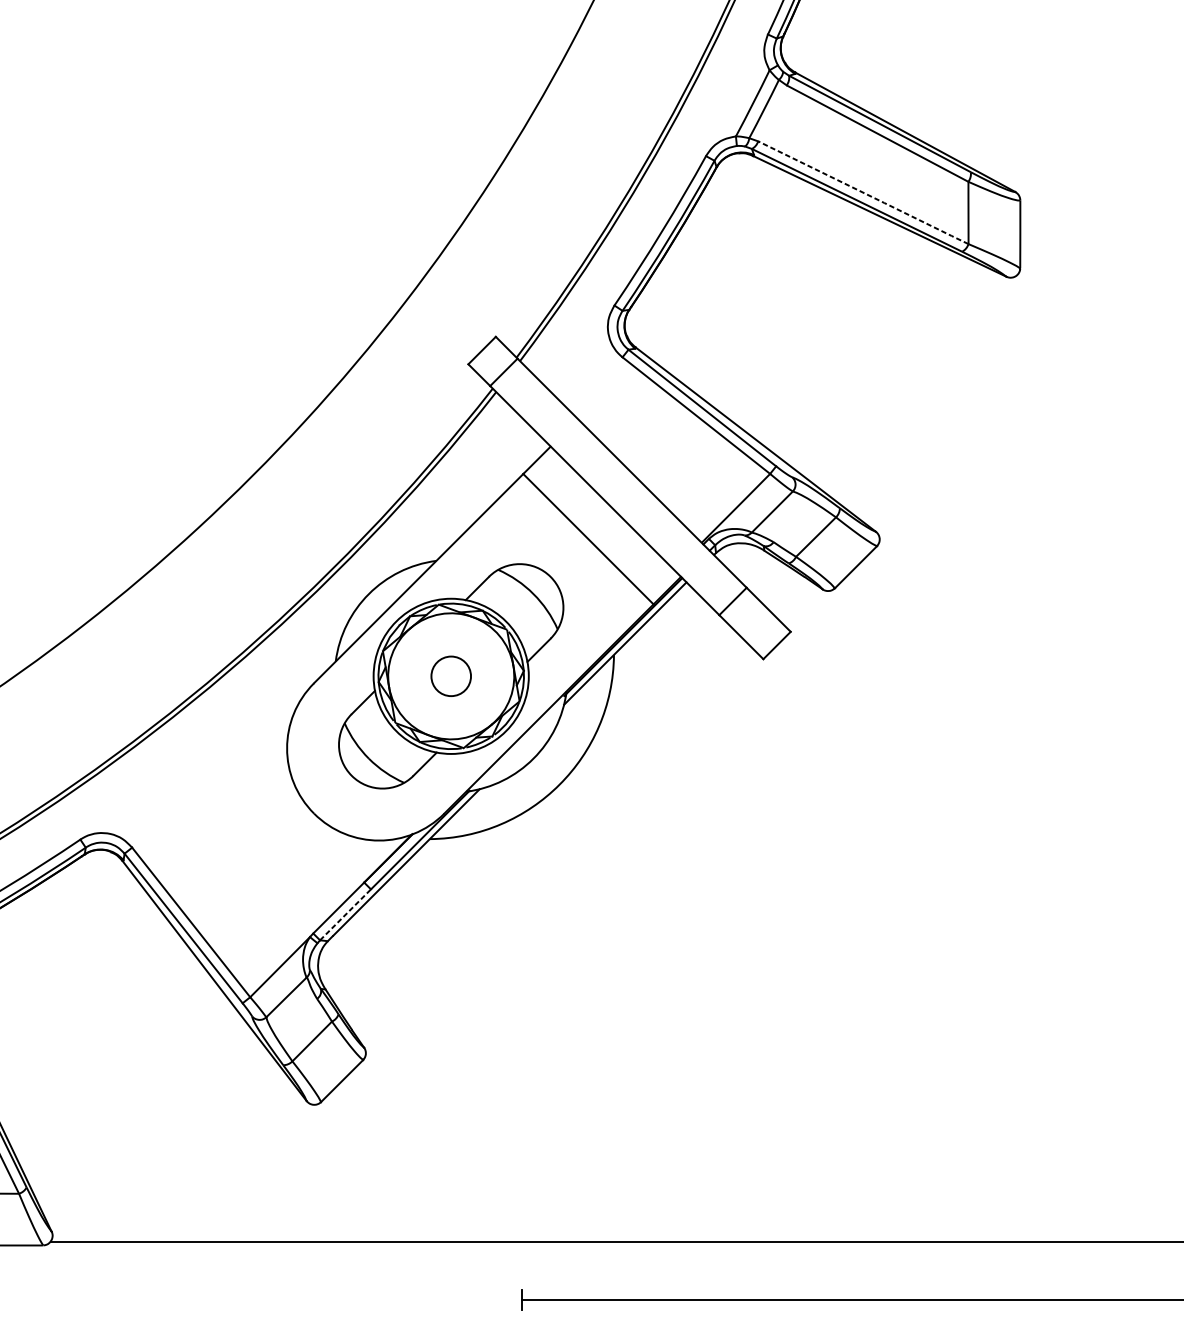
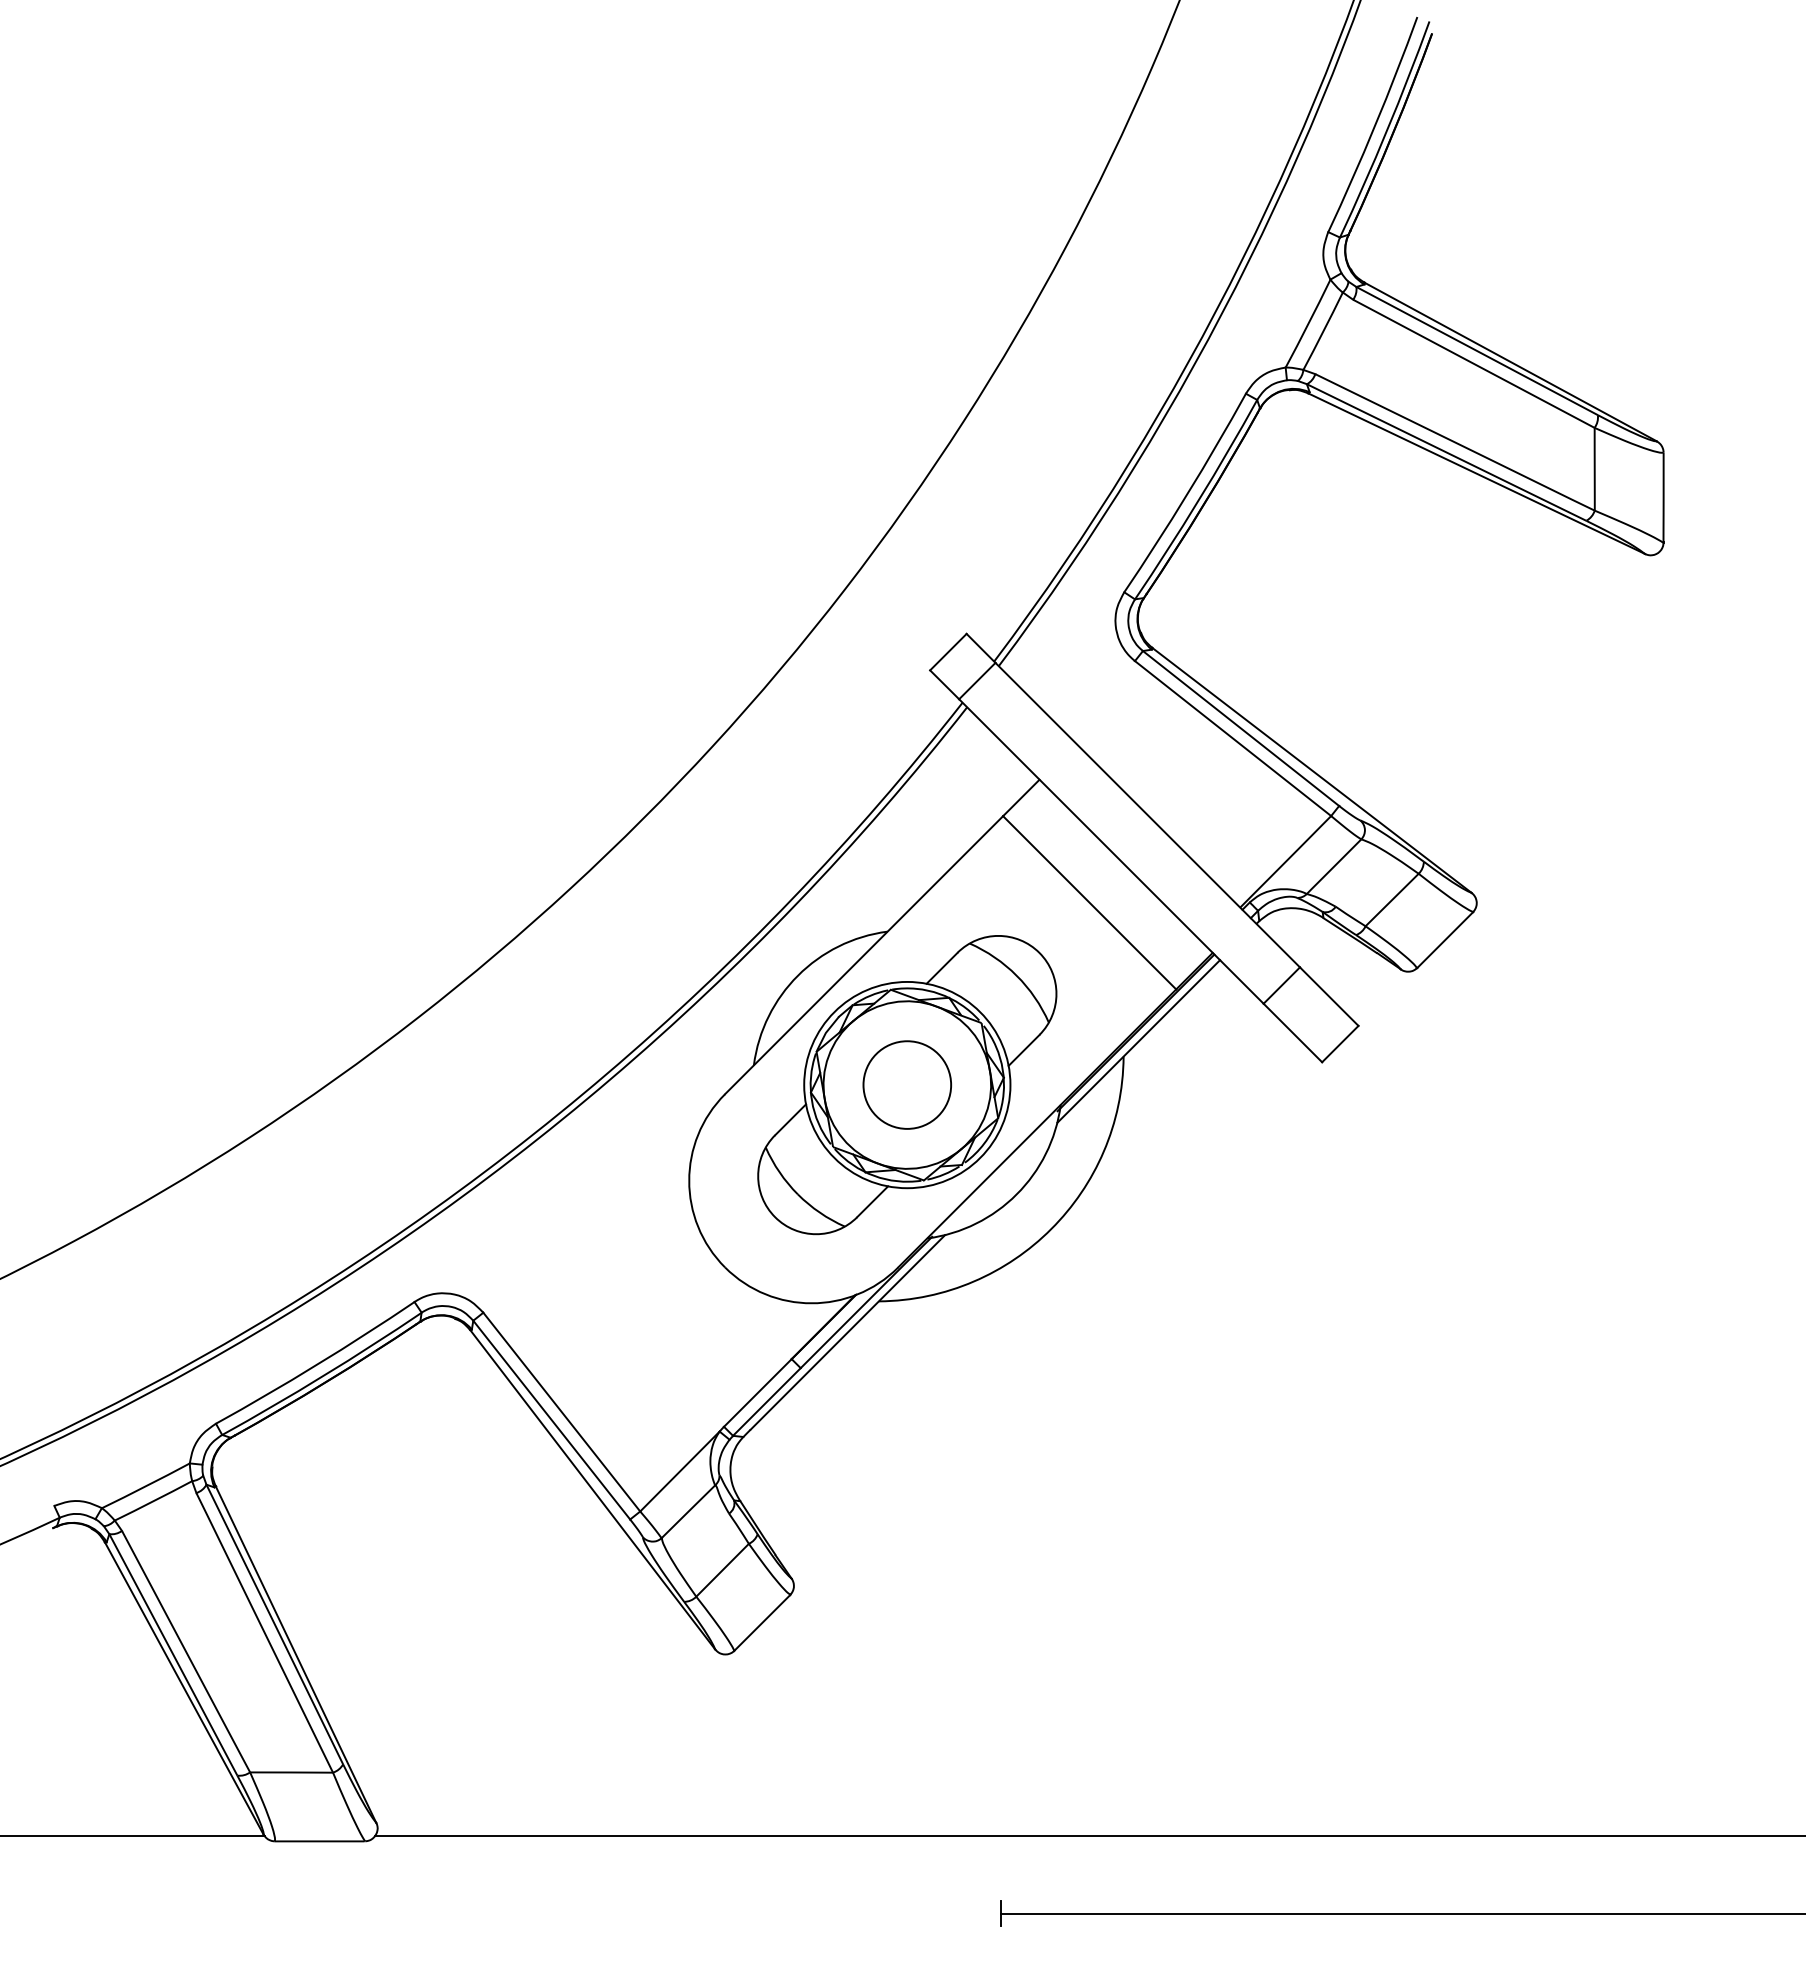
line: (864, 192) -> (1456, 442), dashed -> solid
circle: (451, 675) -> (907, 1084), size x1.67
line: (345, 915) -> (766, 1402), dashed -> solid

